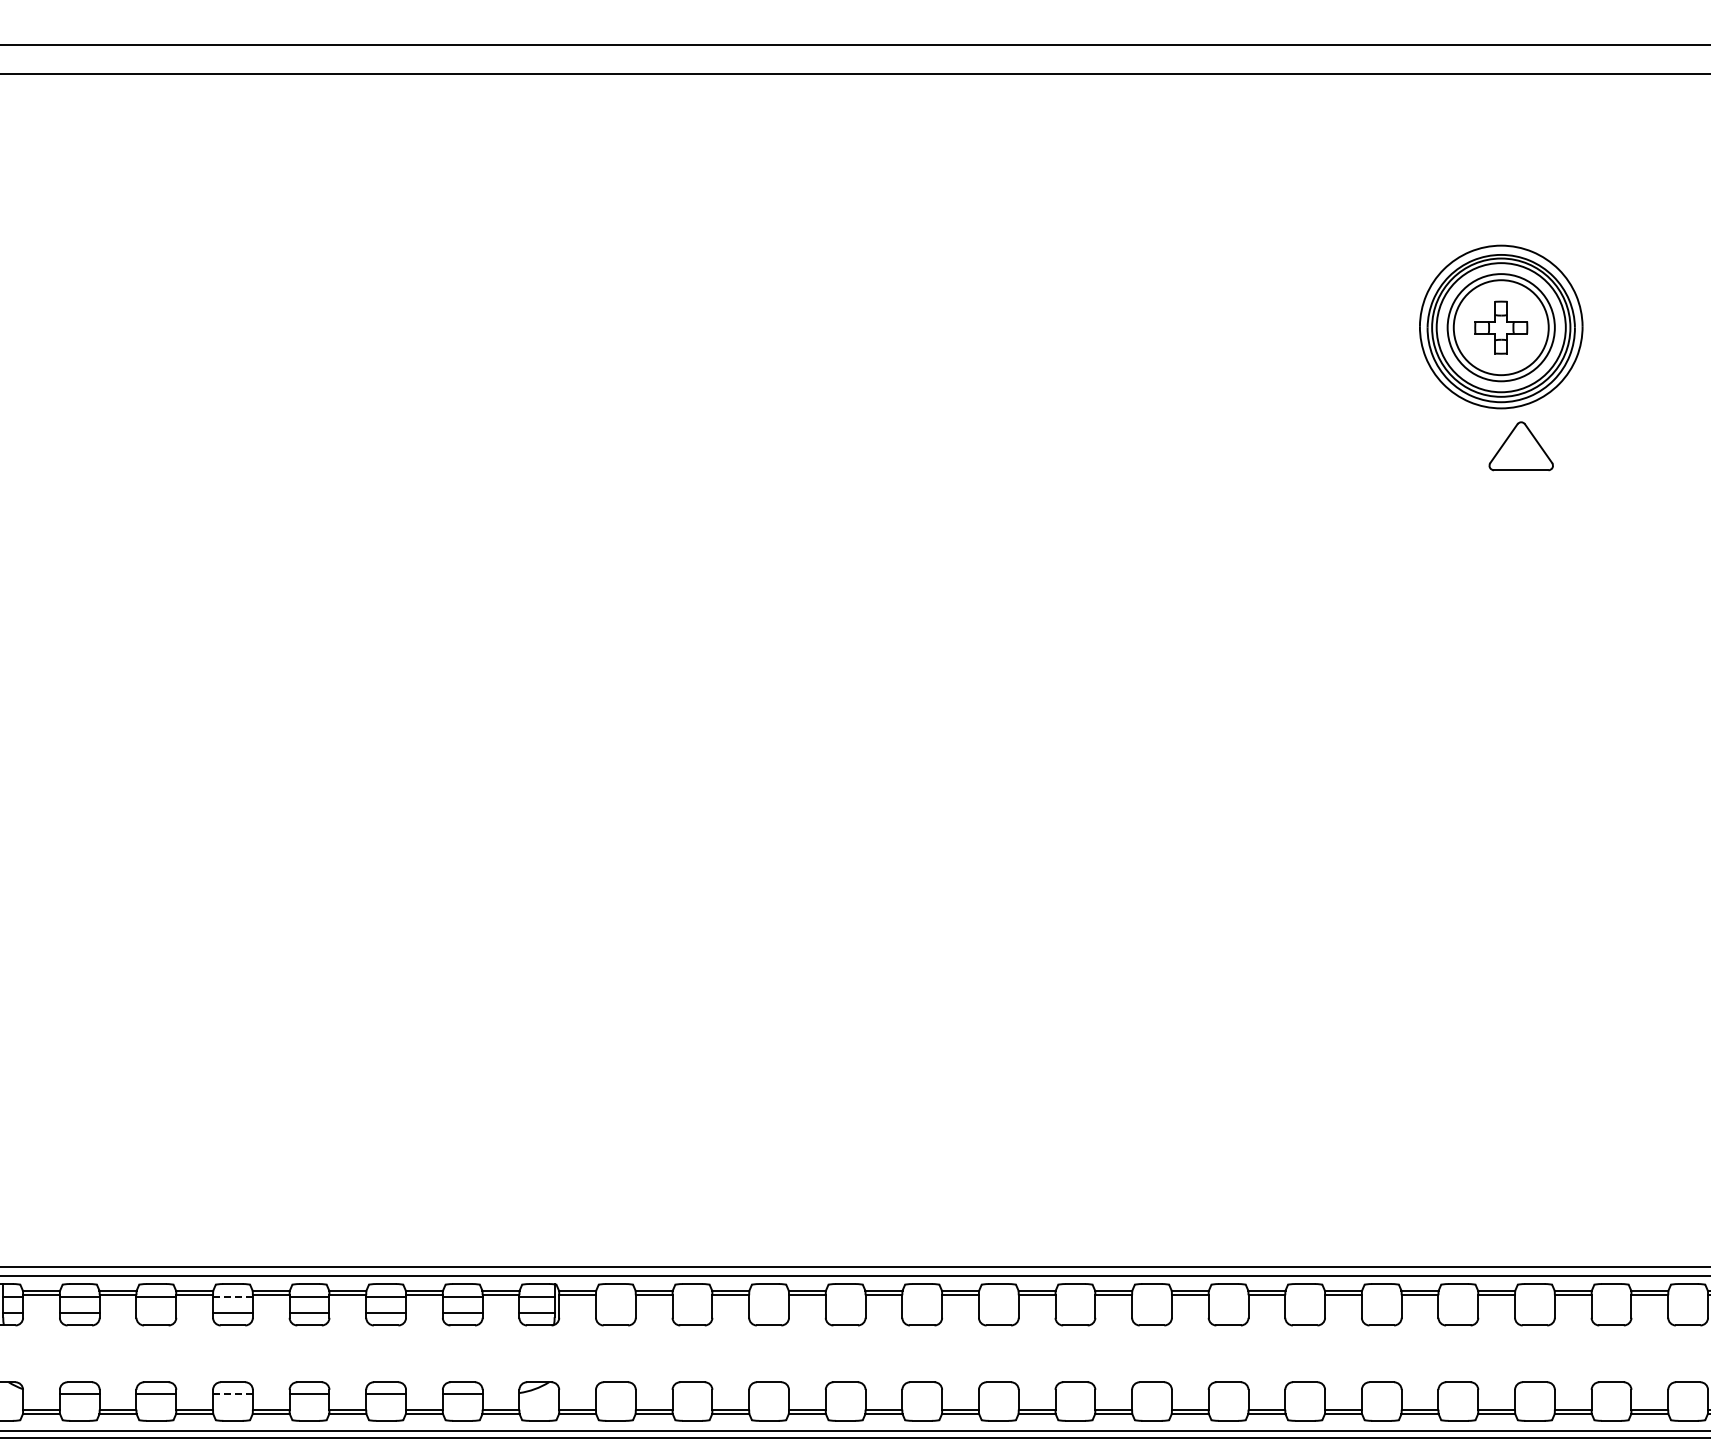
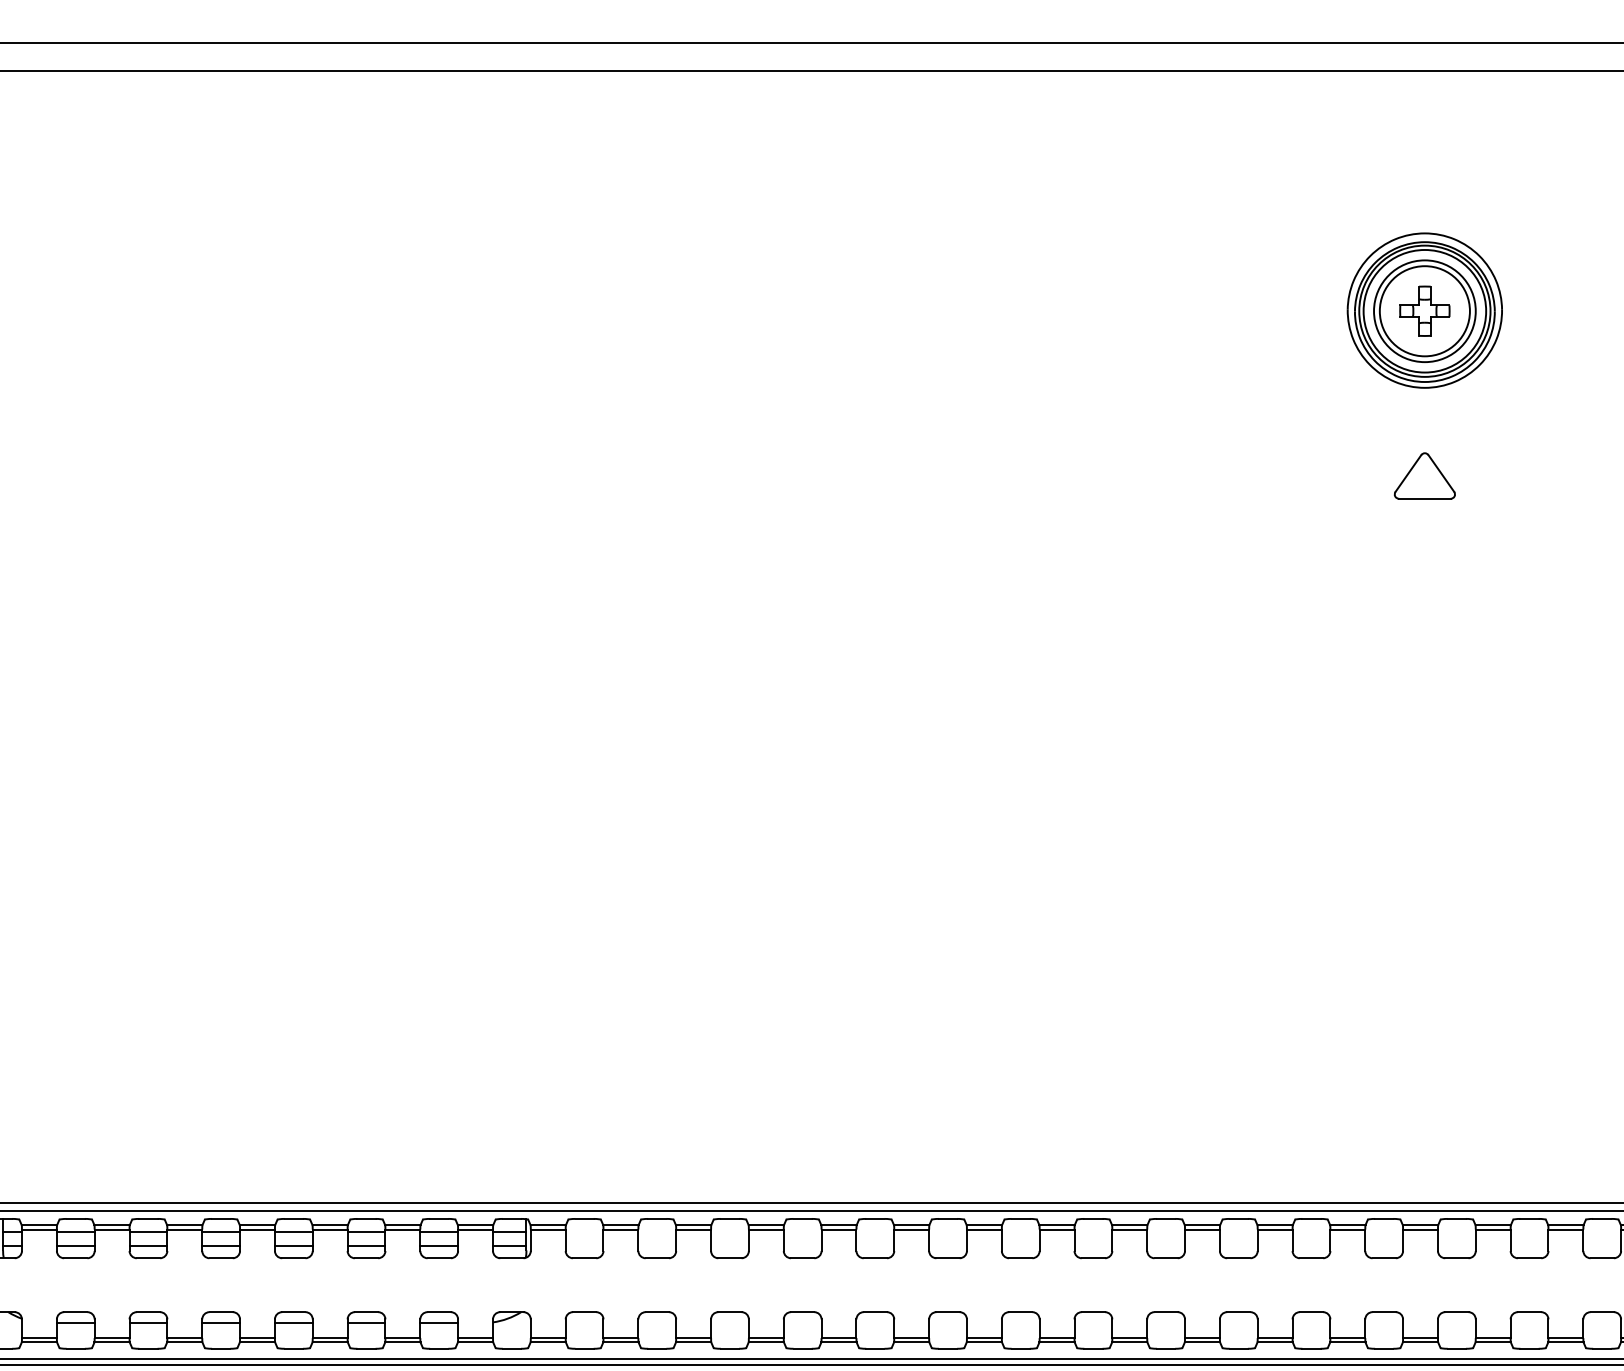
part: (1520, 446) -> (1424, 476), moved
line: (232, 1297) -> (220, 1231), dashed -> solid
line: (156, 1312) -> (148, 1245), added
line: (232, 1393) -> (220, 1322), dashed -> solid

